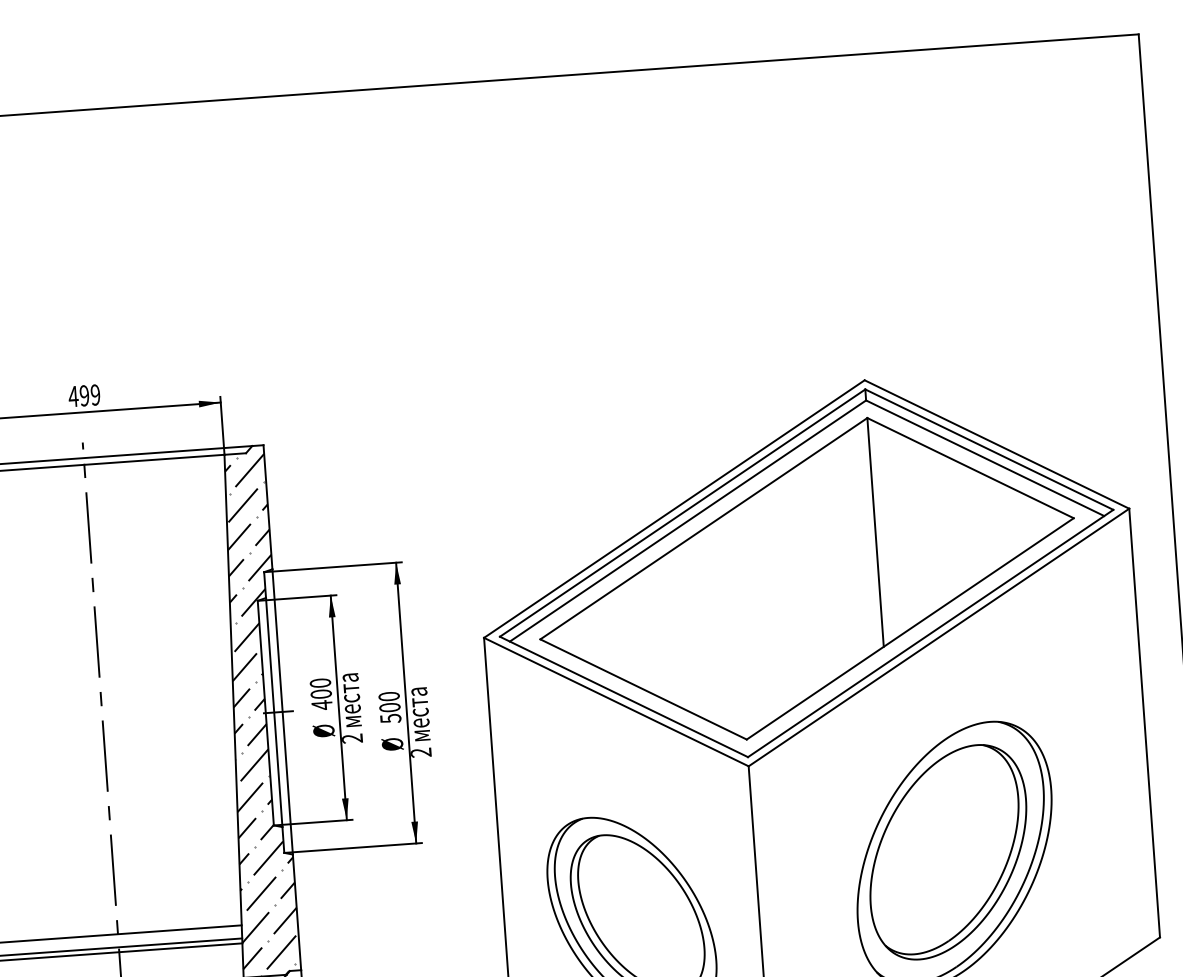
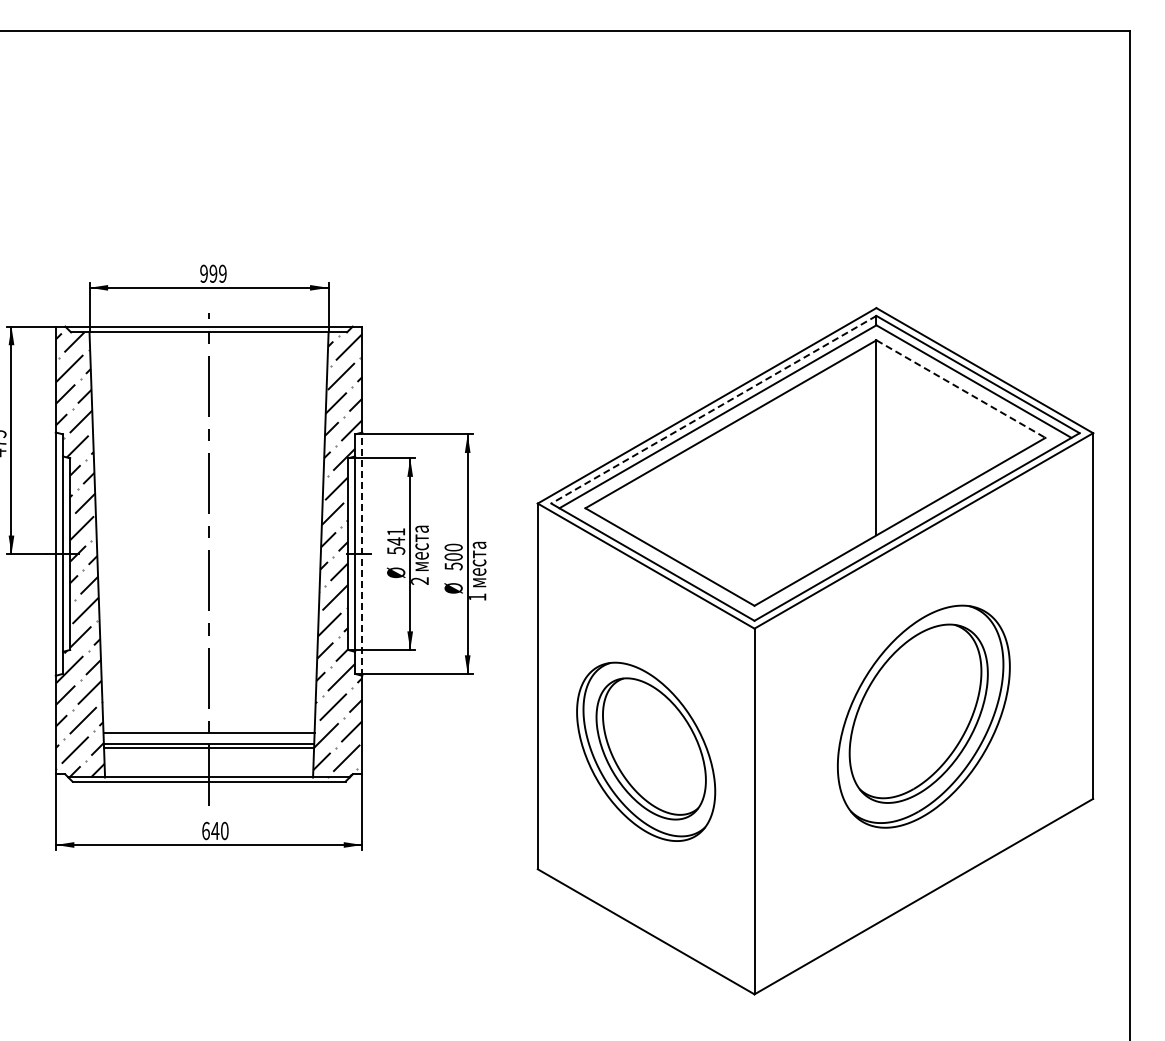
text: (72, 396) -> (203, 273), 499 -> 999
line: (970, 468) -> (960, 389), solid -> dashed
line: (682, 512) -> (713, 409), solid -> dashed
text: (321, 694) -> (396, 541), 400 -> 541
line: (282, 712) -> (362, 554), solid -> dashed
text: (421, 753) -> (477, 597), 2 -> 1

